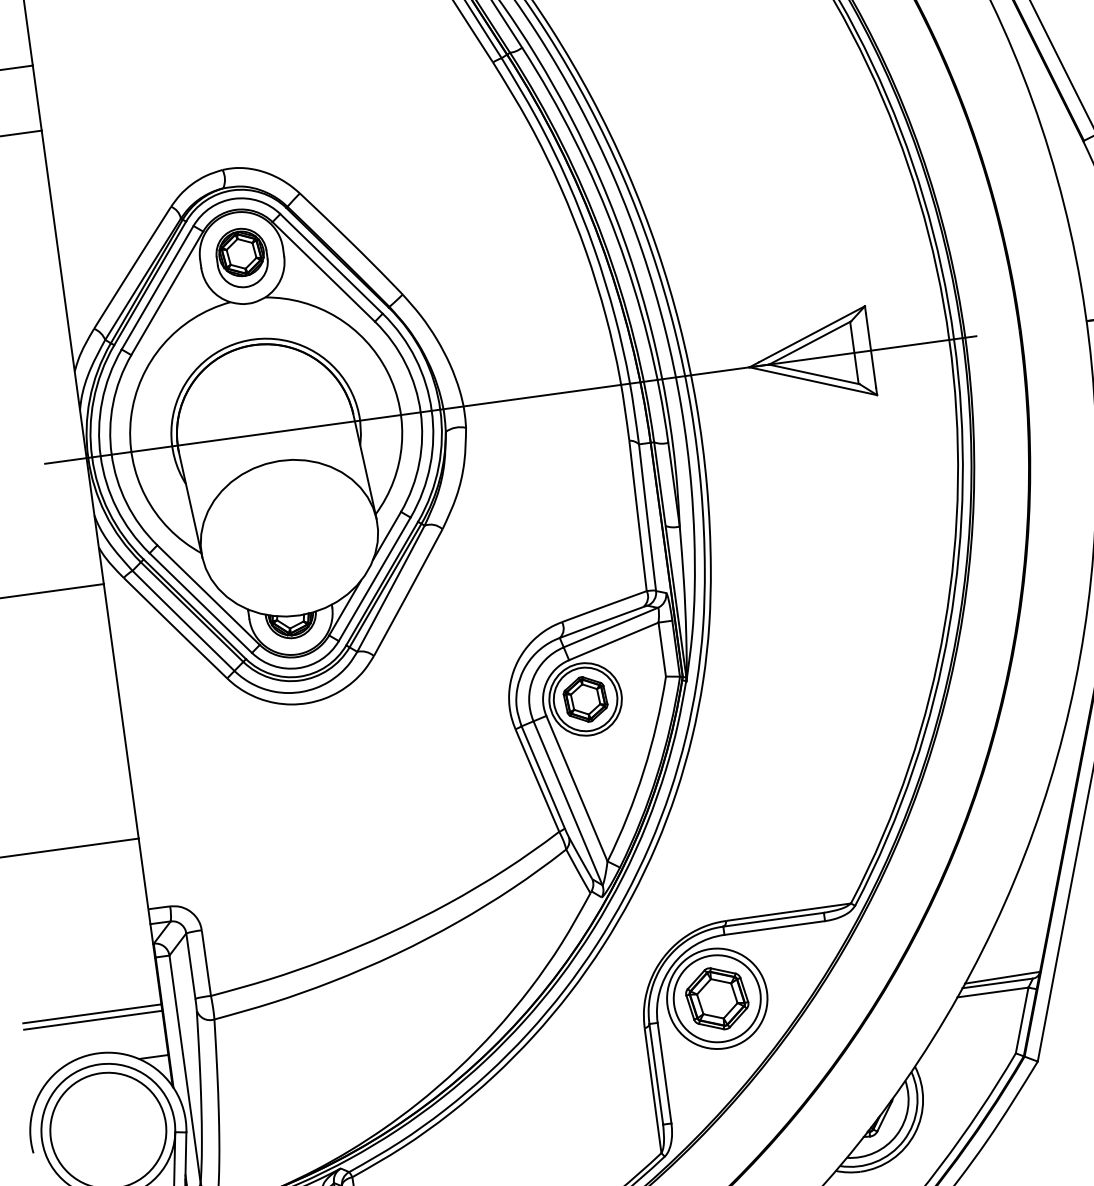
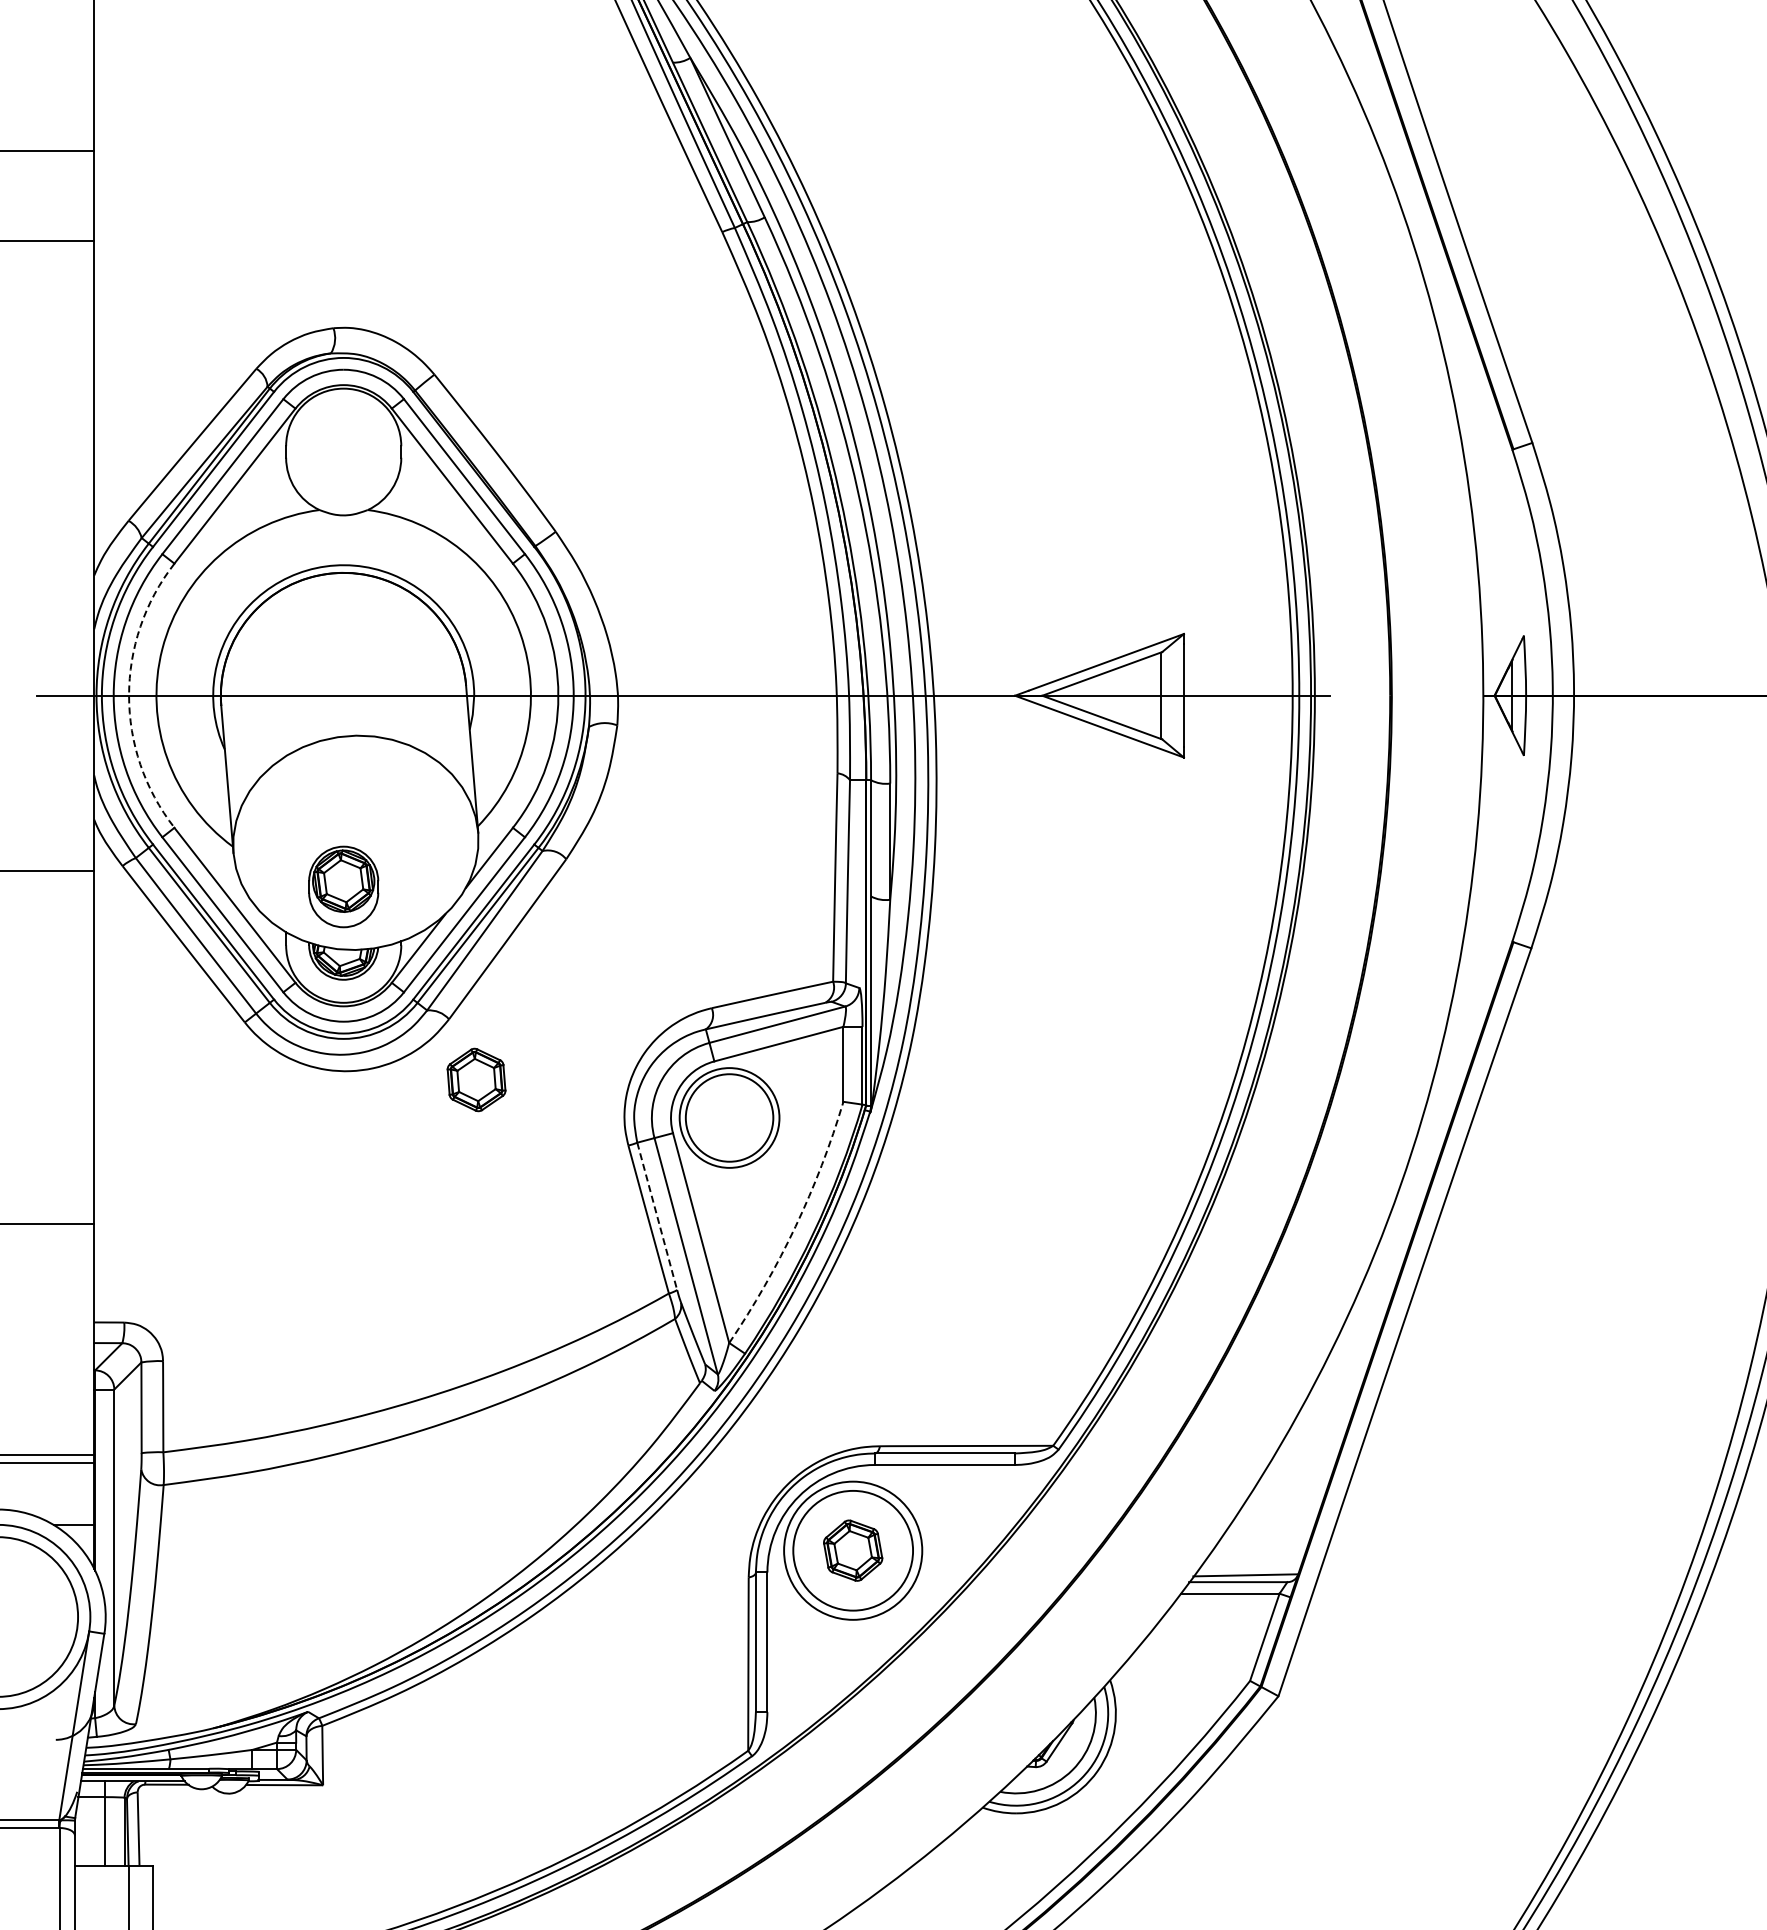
part: (241, 257) -> (343, 886), moved
arc: (111, 454) -> (129, 695), solid -> dashed
part: (585, 699) -> (476, 1079), moved
arc: (643, 771) -> (795, 1226), solid -> dashed
line: (543, 777) -> (657, 1216), solid -> dashed
part: (716, 998) -> (852, 1550), size x0.7

